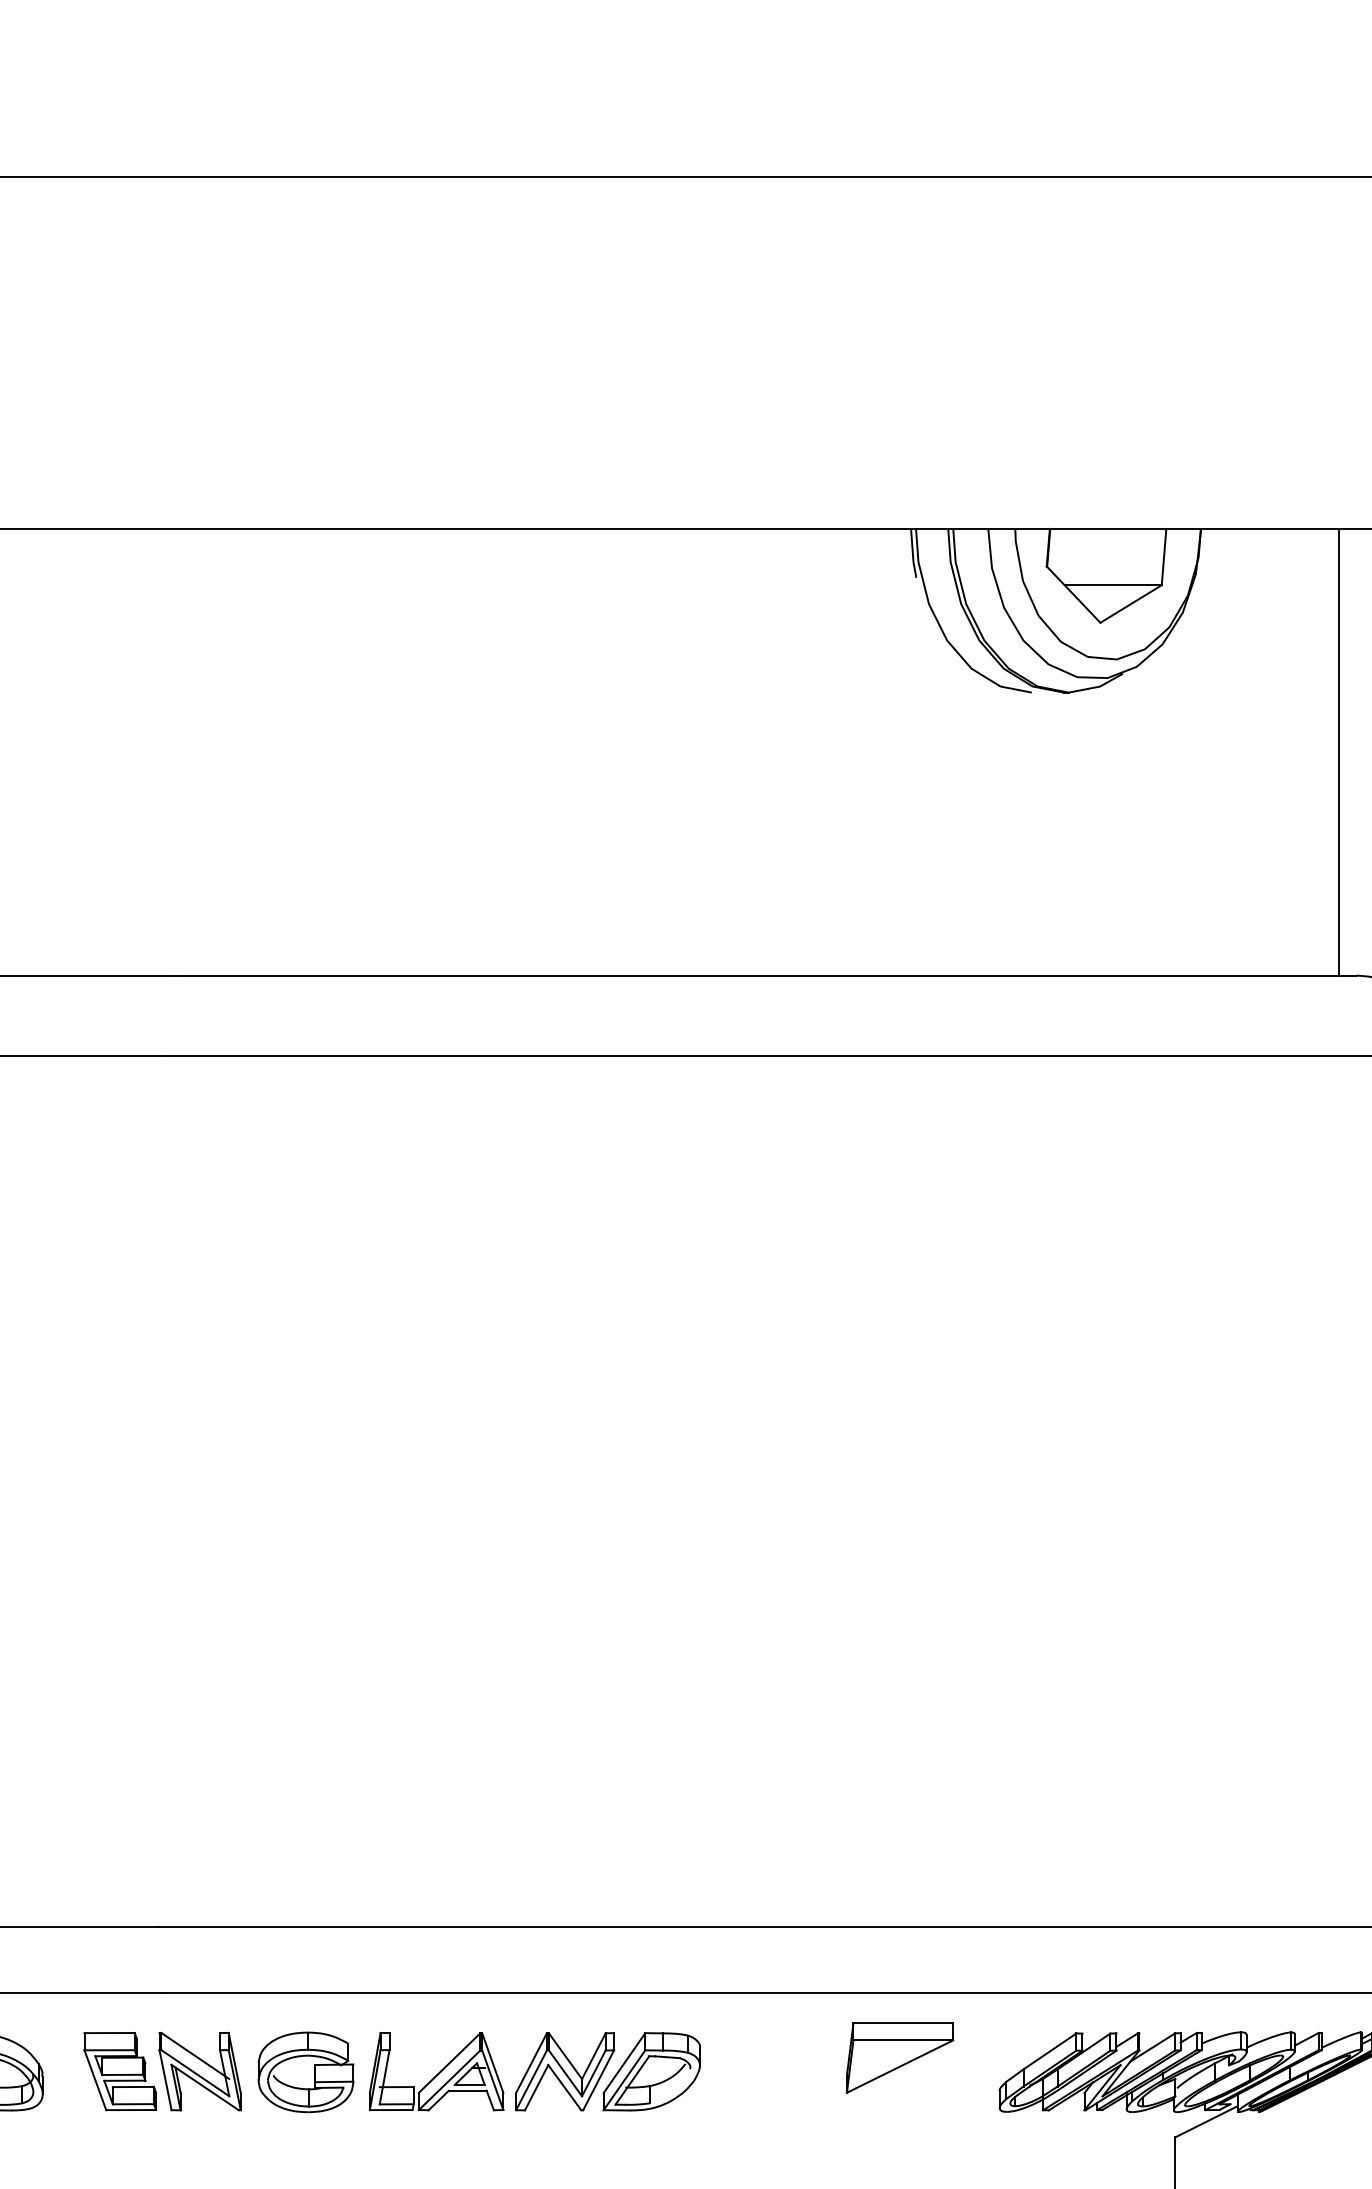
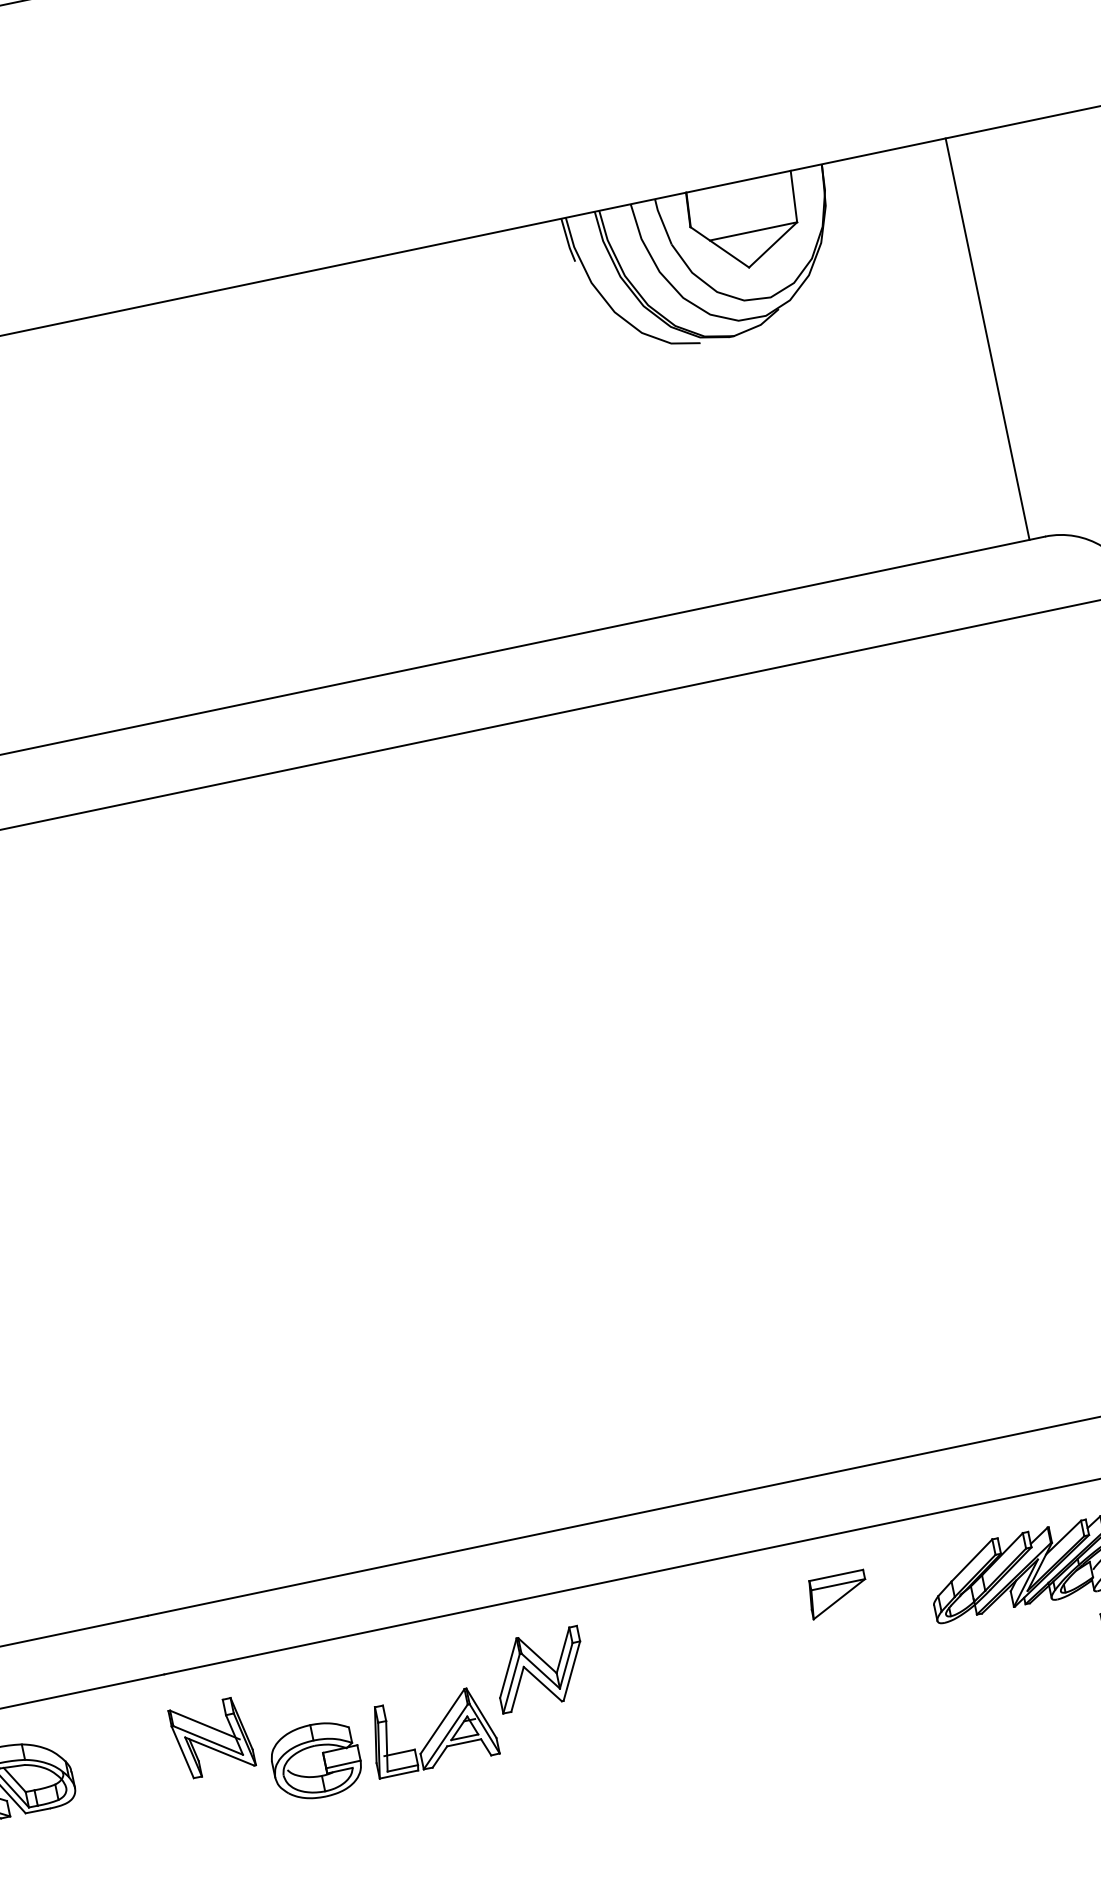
part: (899, 2057) -> (837, 1594), size x0.6
part: (120, 2071) -> (140, 1752), removed
part: (436, 2071) -> (432, 1731), moved
part: (651, 2071) -> (617, 1653), removed
part: (305, 2072) -> (315, 1761), moved

